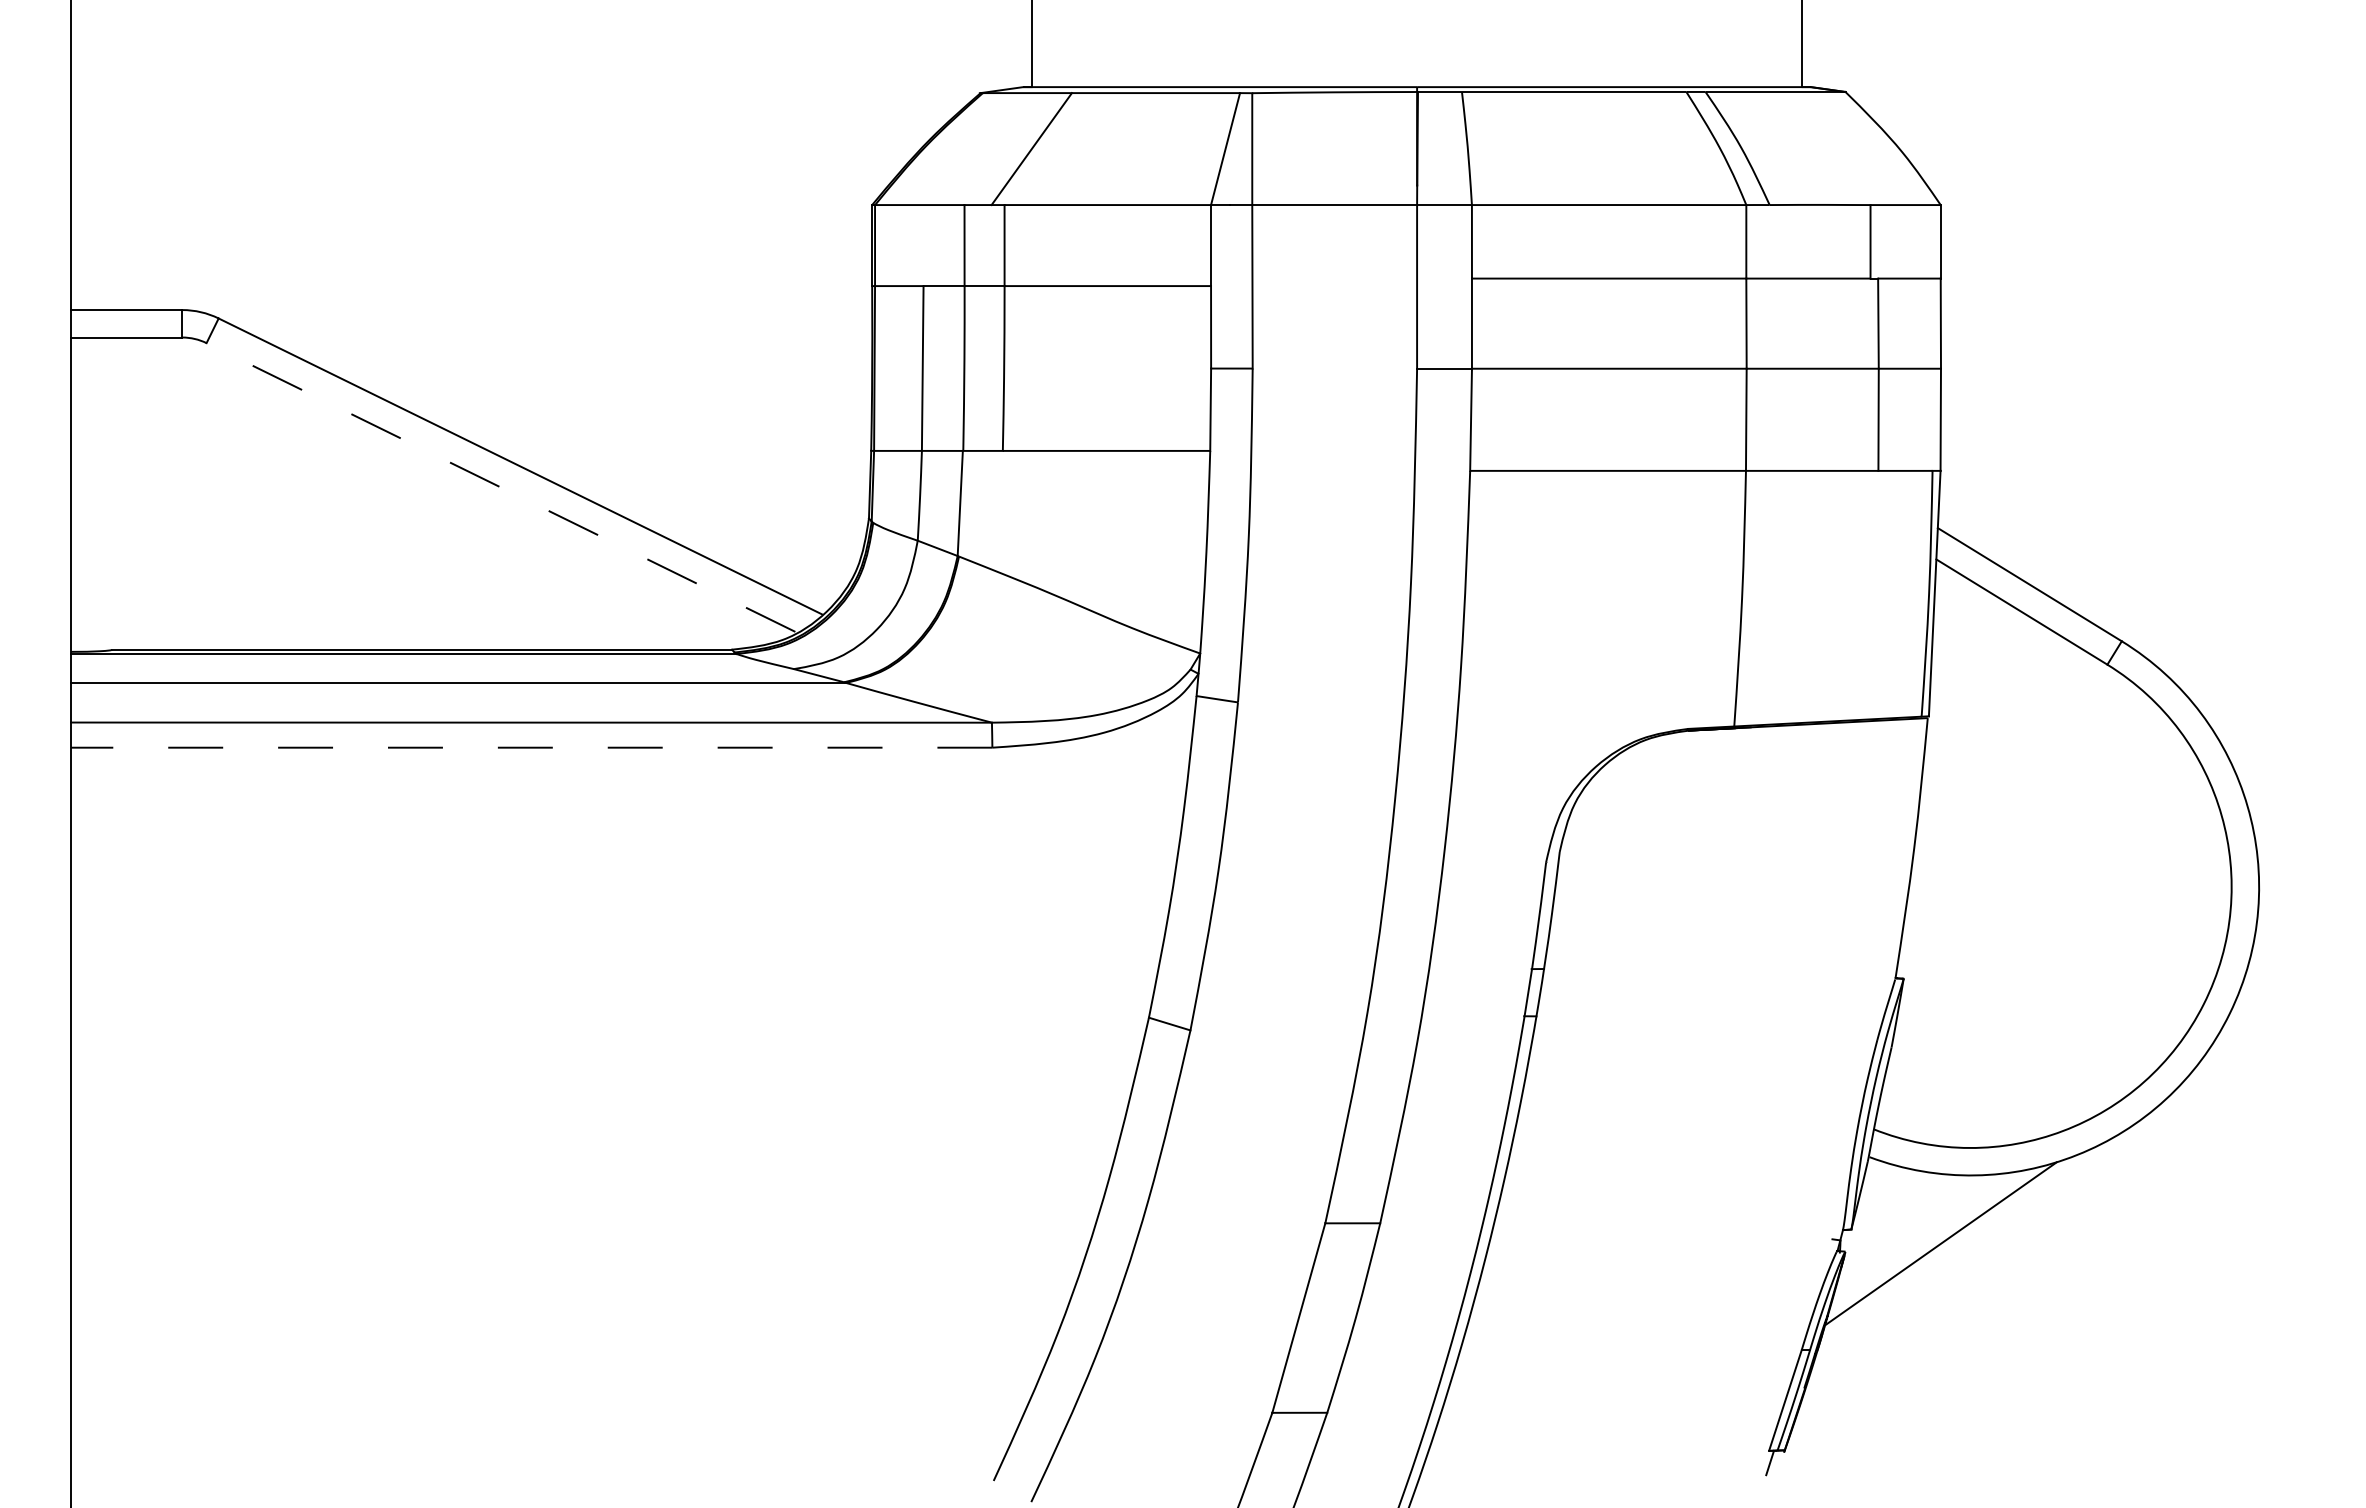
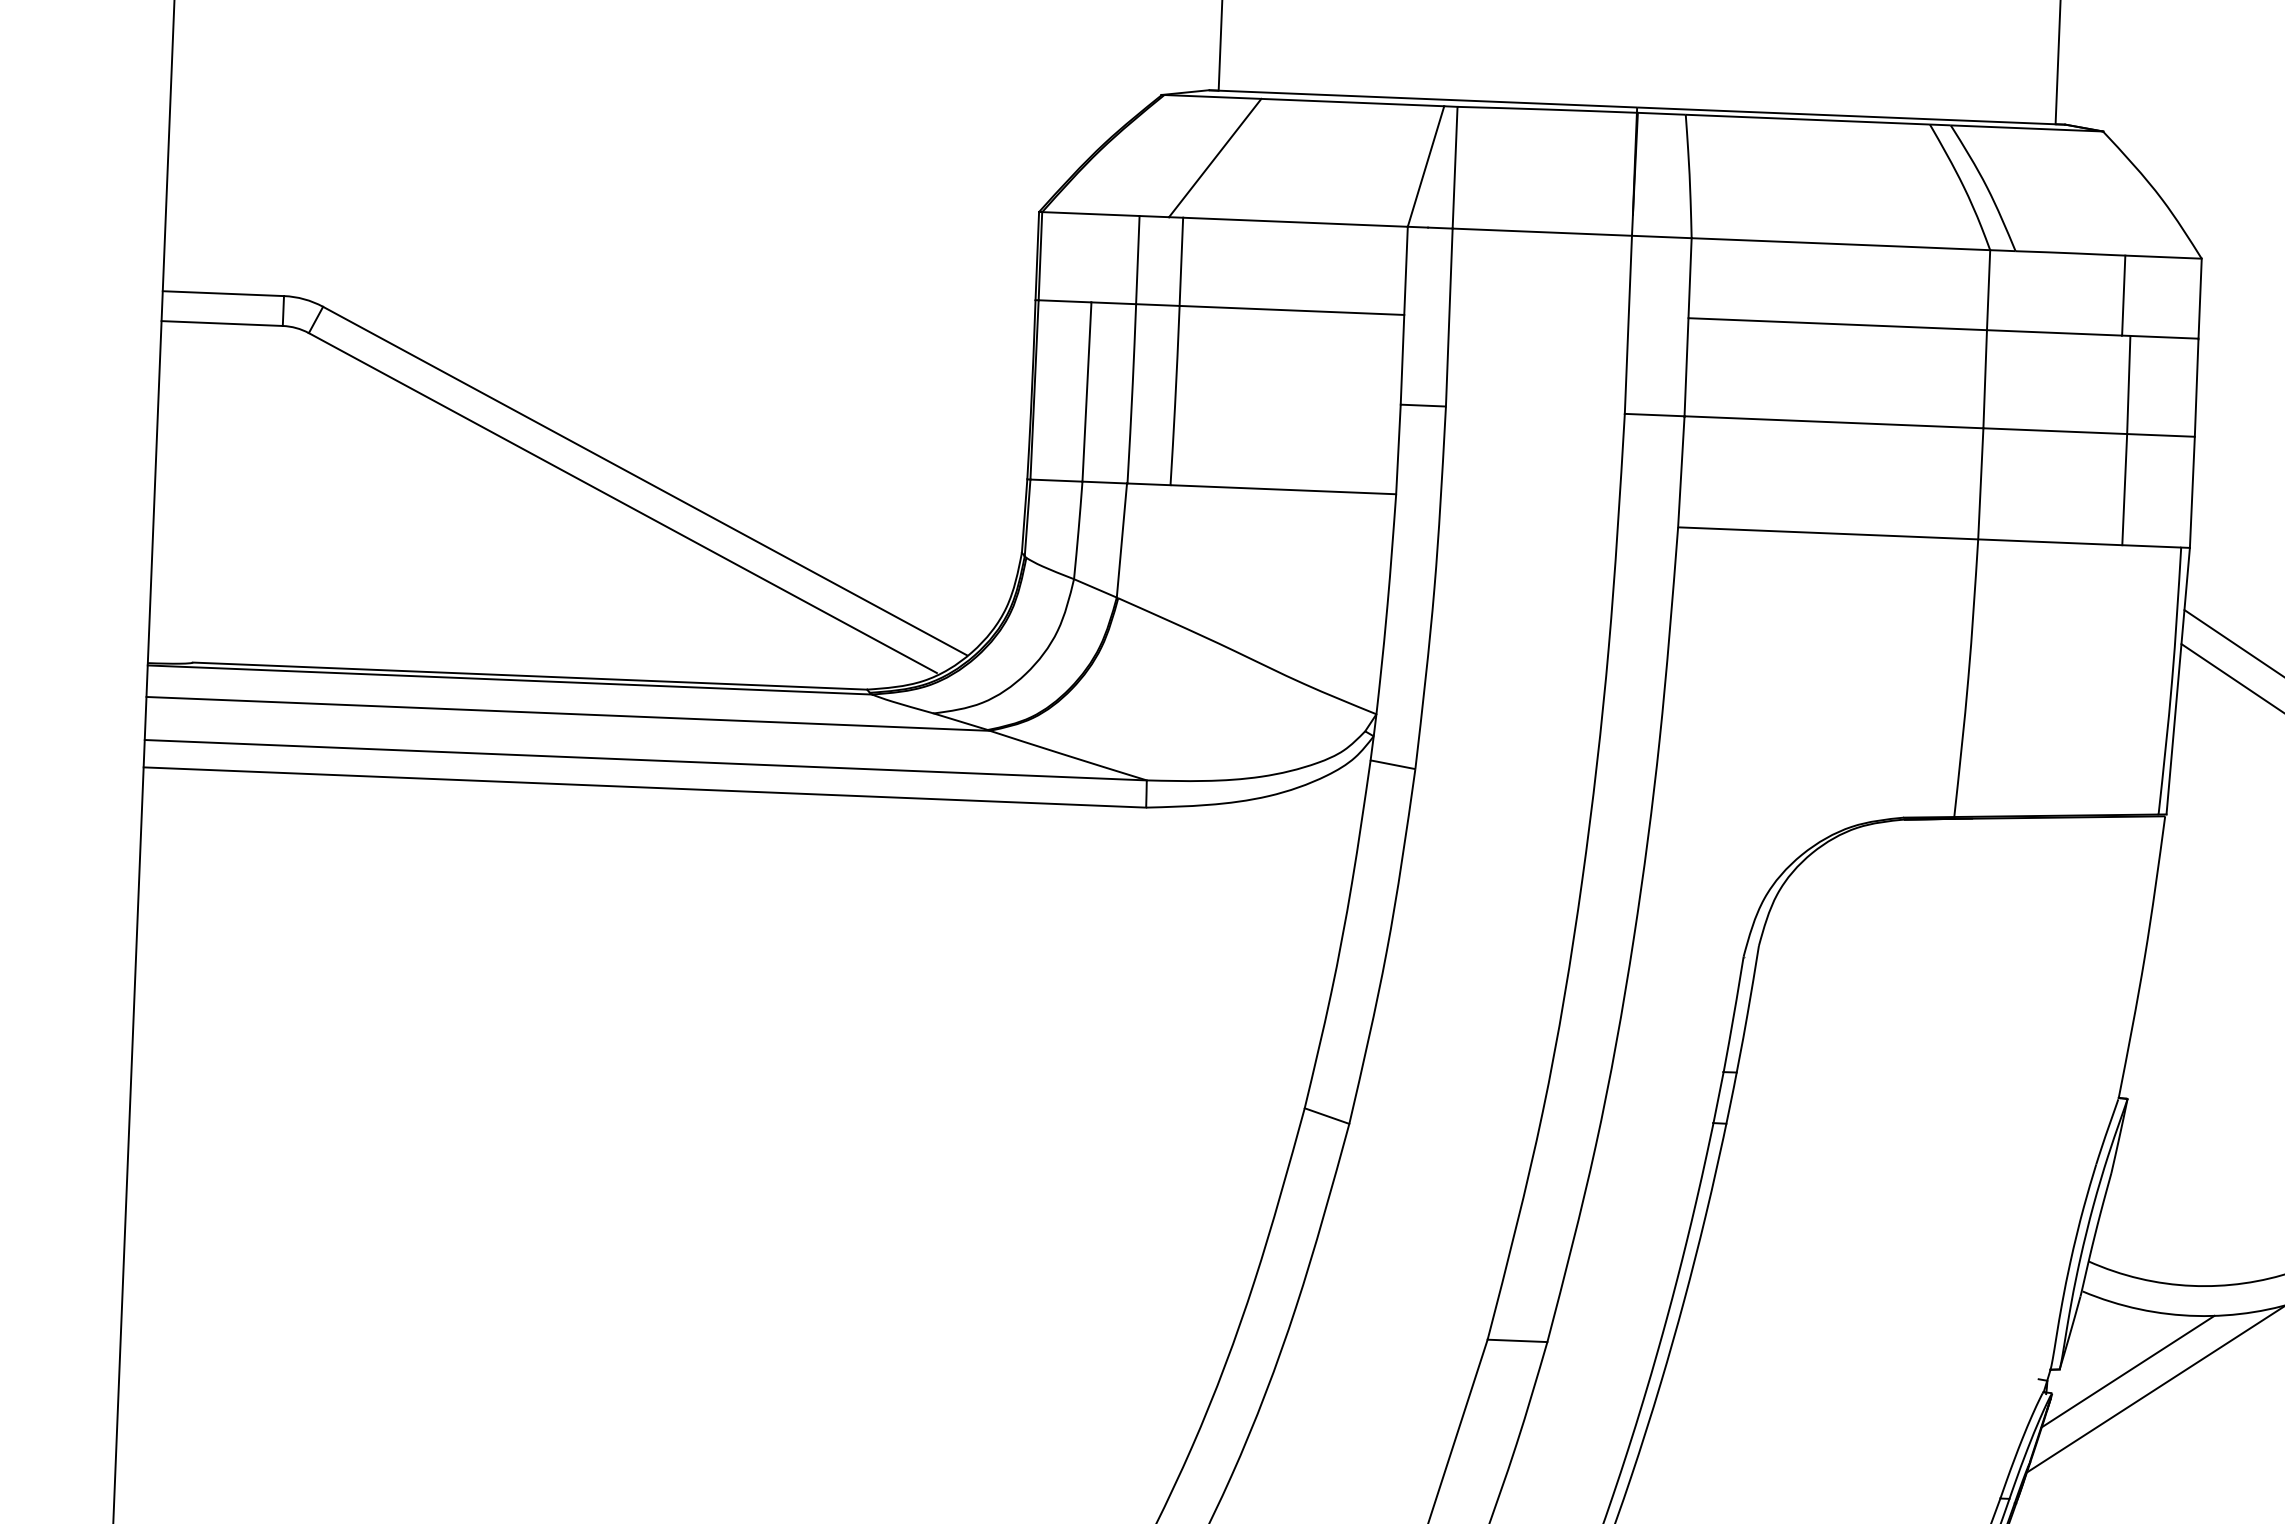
line: (500, 487) -> (622, 503), dashed -> solid
line: (531, 747) -> (644, 787), dashed -> solid
line: (1913, 1228) -> (2127, 1371), added

